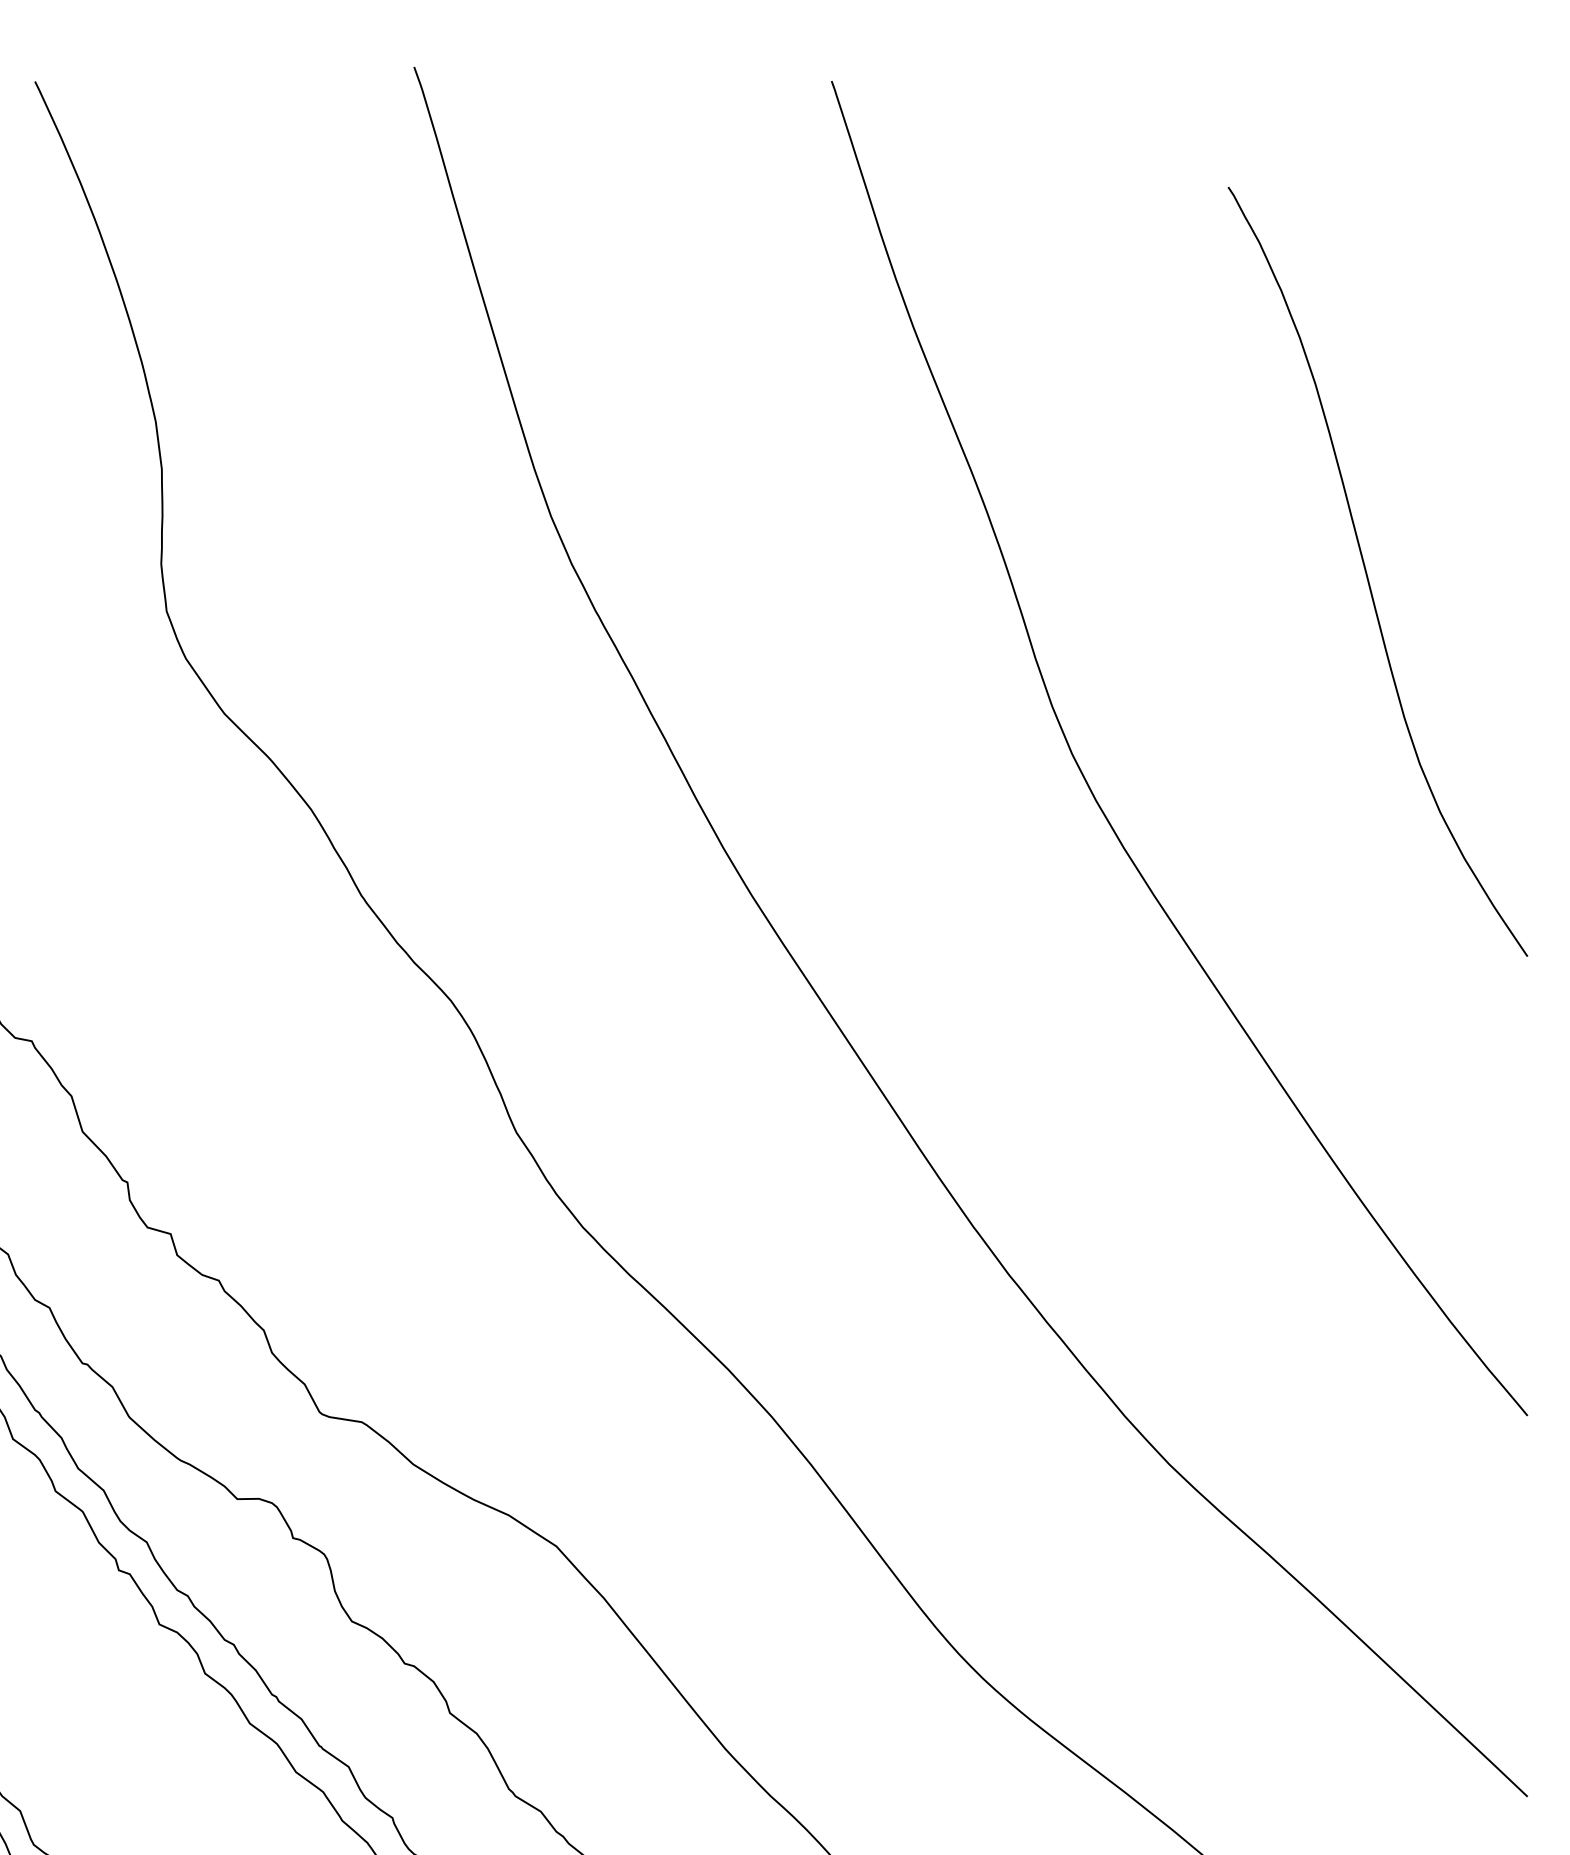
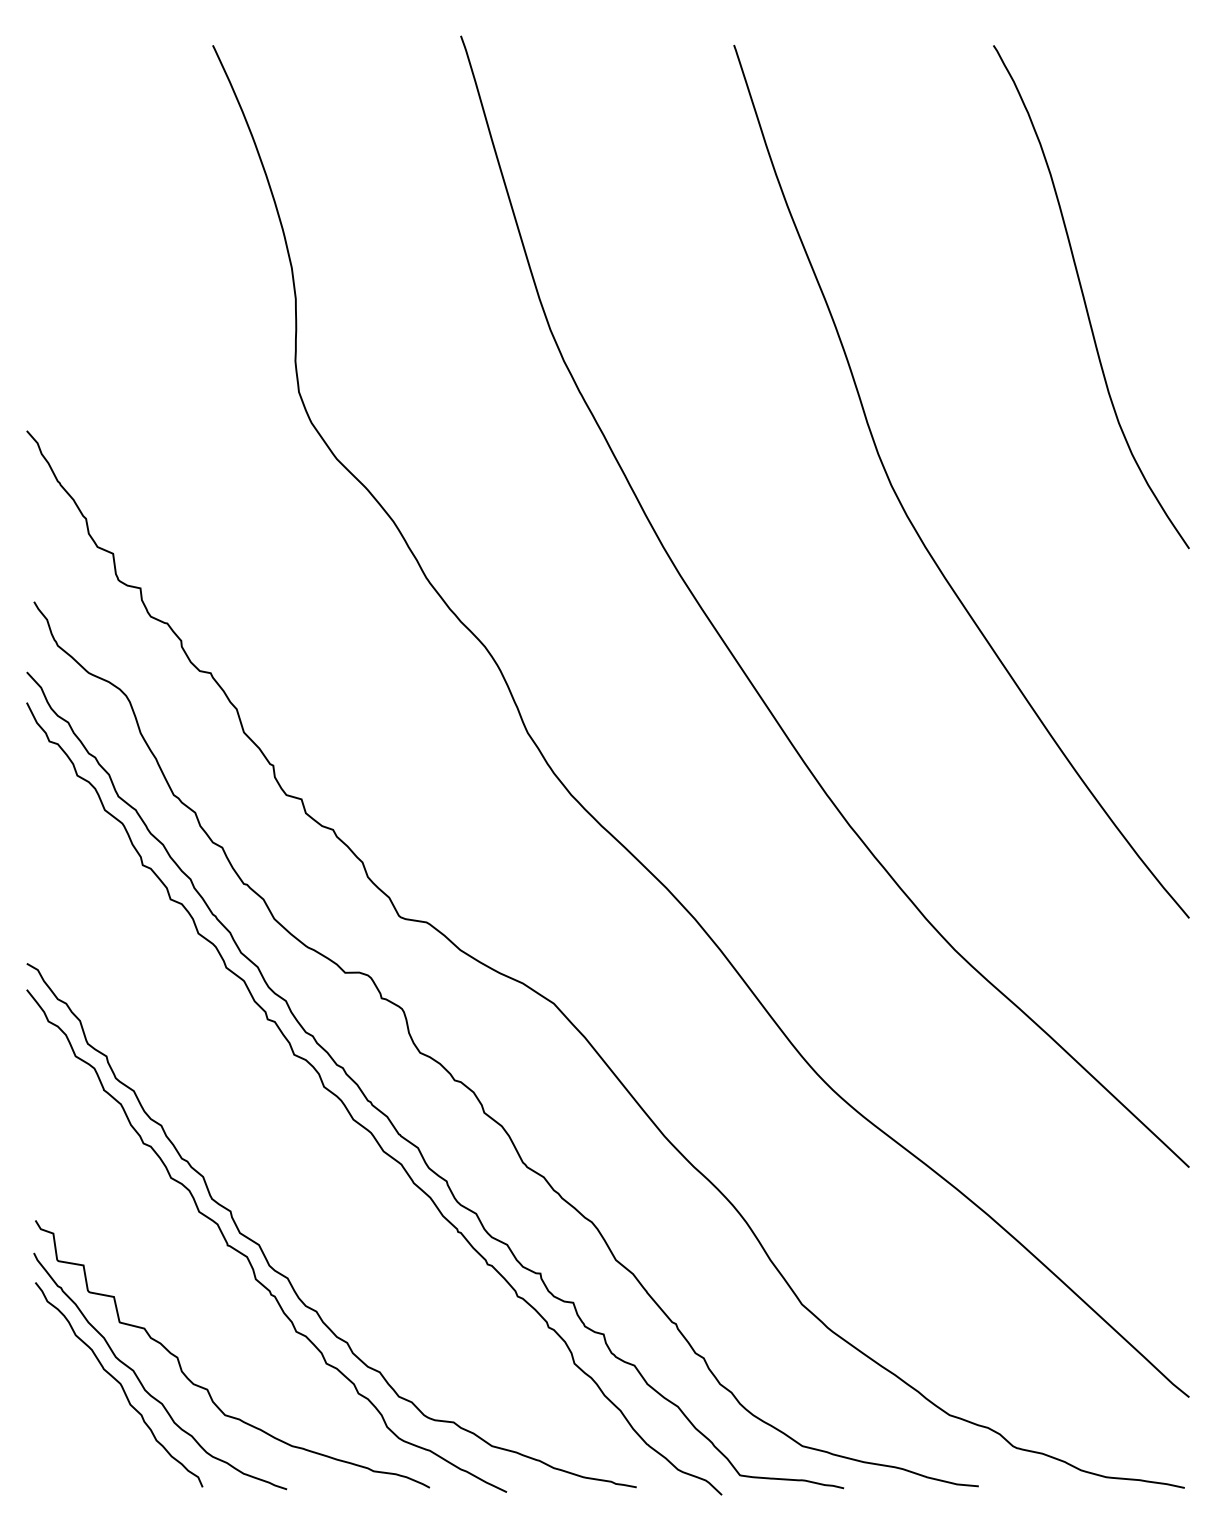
curve: (1368, 575) -> (1085, 299), moved

